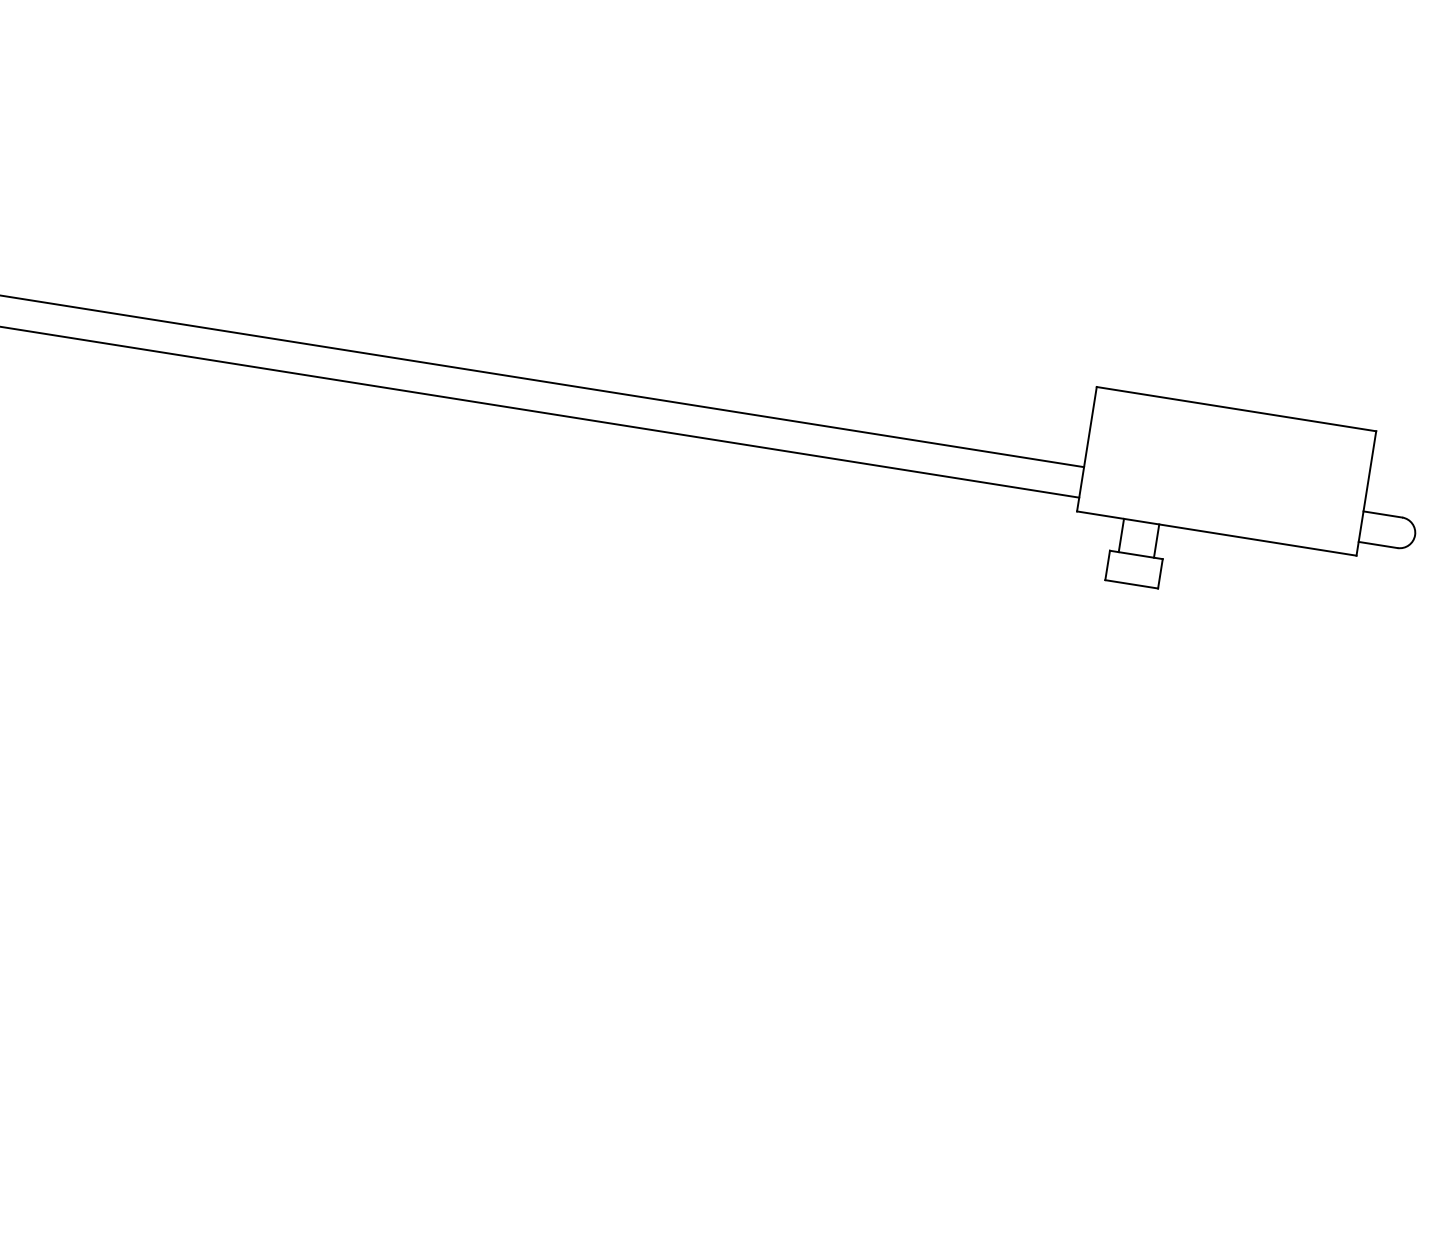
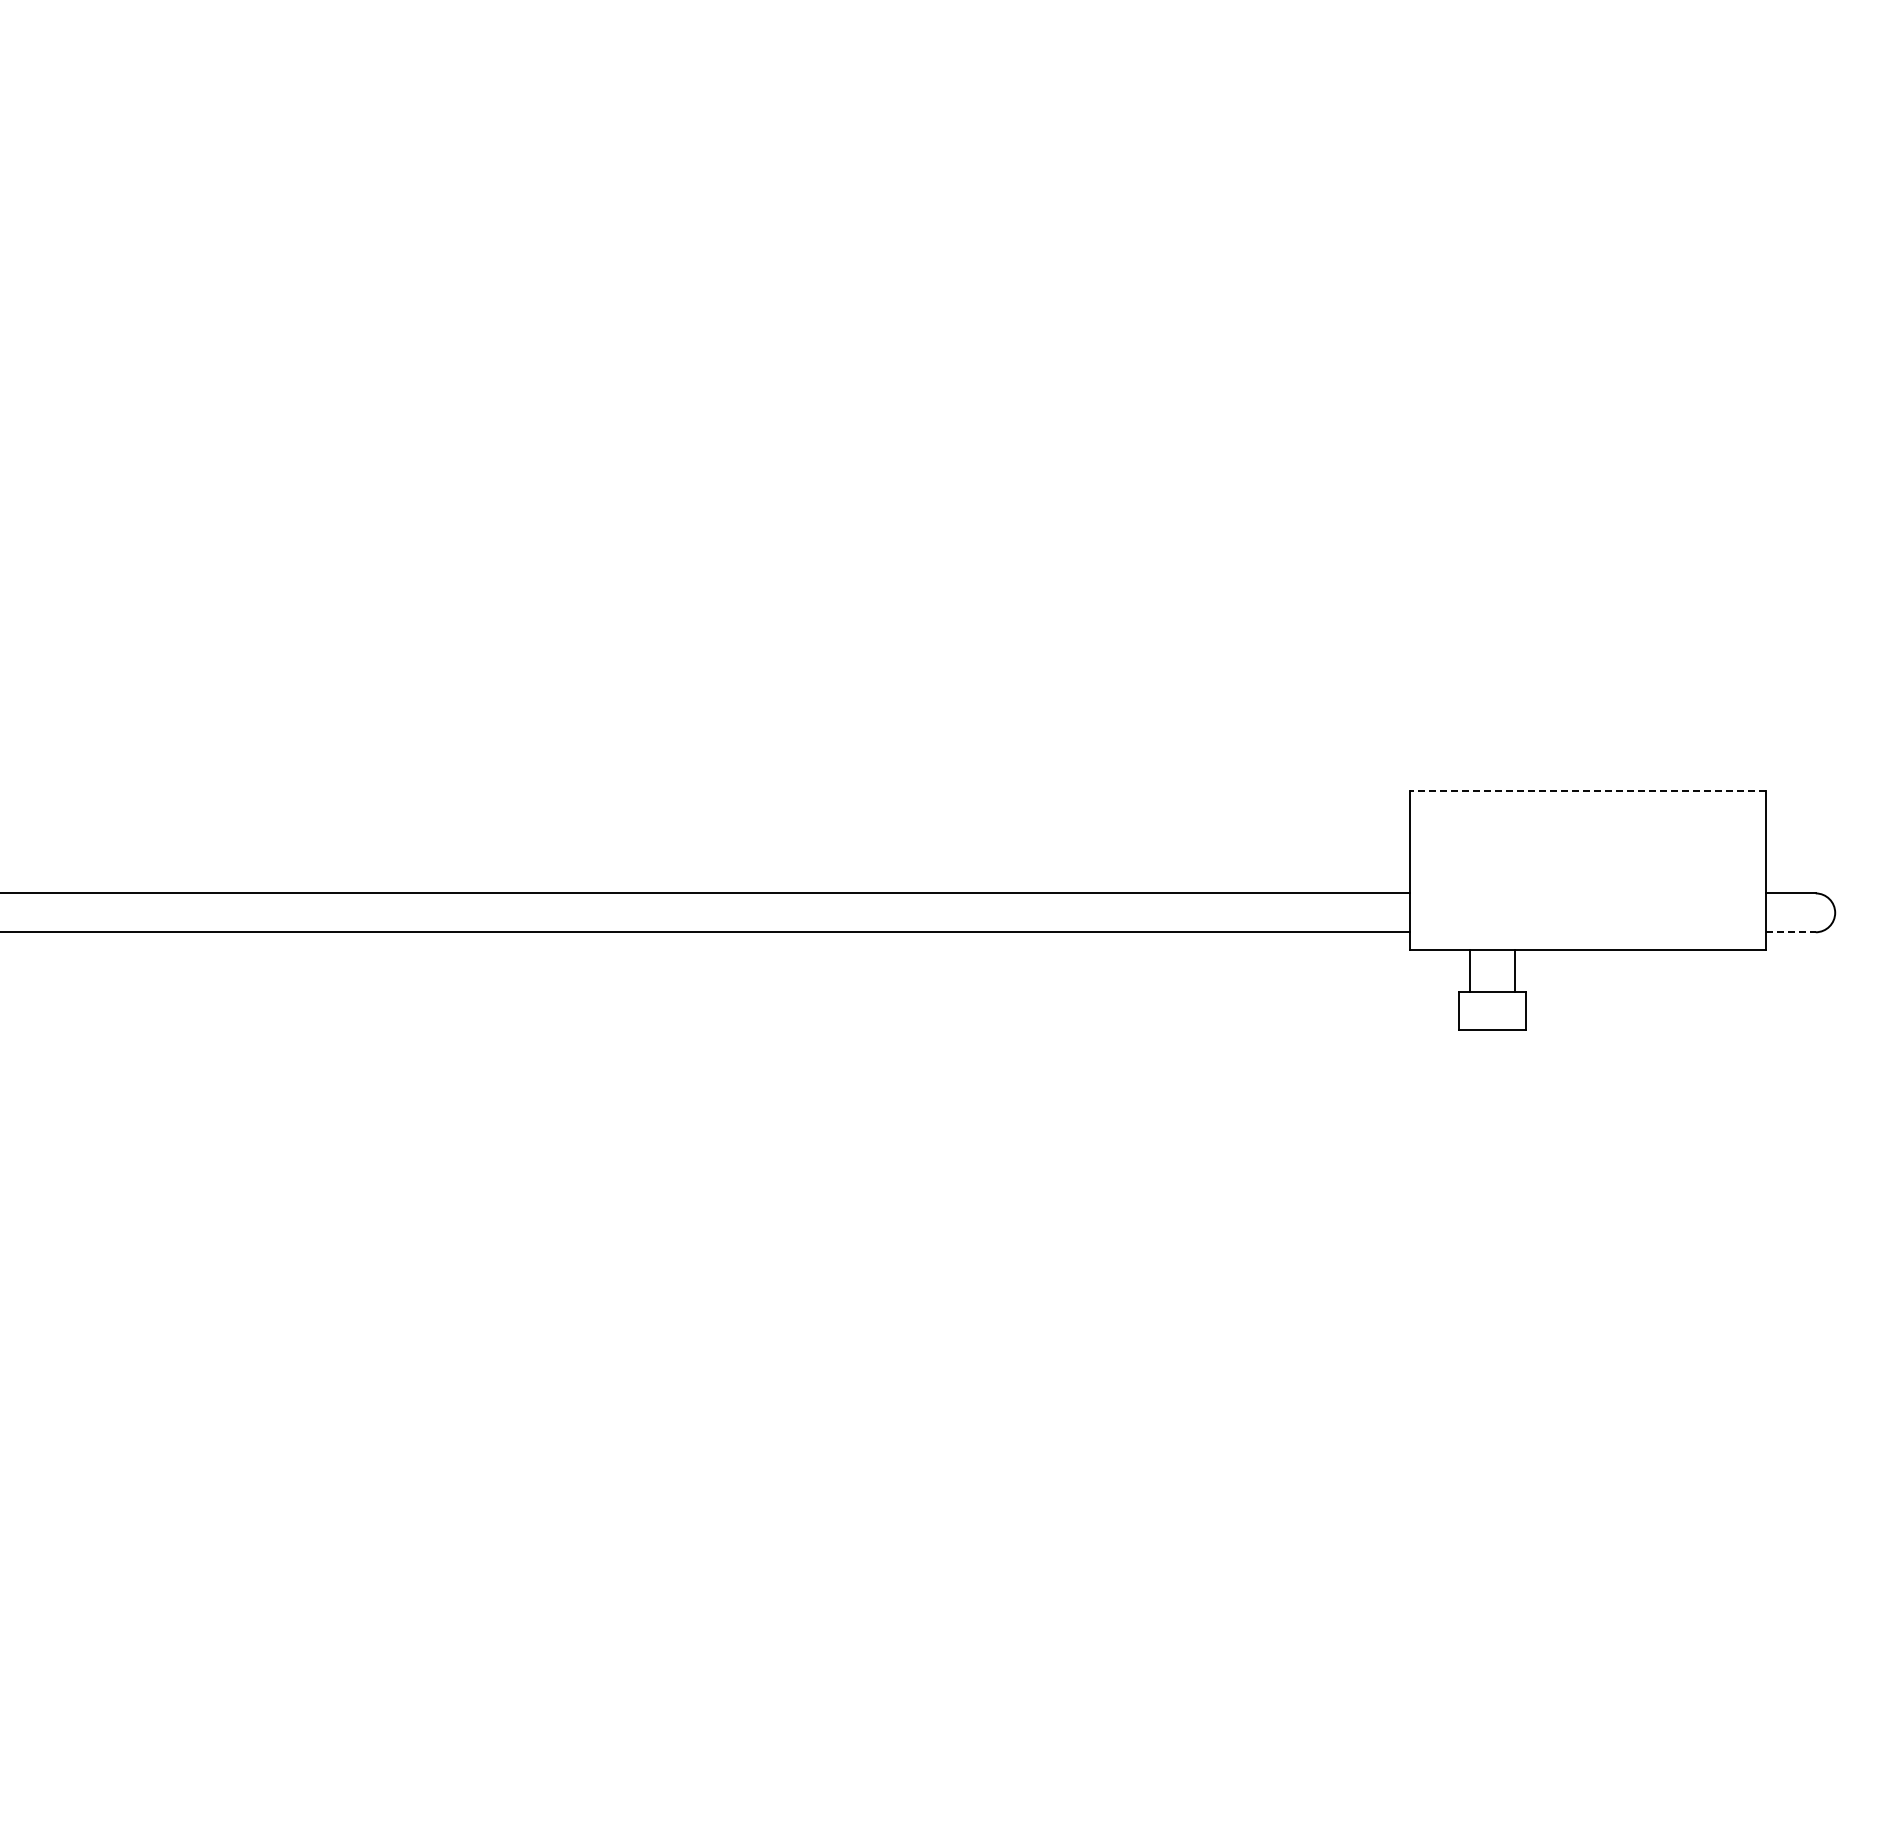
line: (1236, 409) -> (1588, 791), solid -> dashed
line: (1378, 545) -> (1791, 932), solid -> dashed

